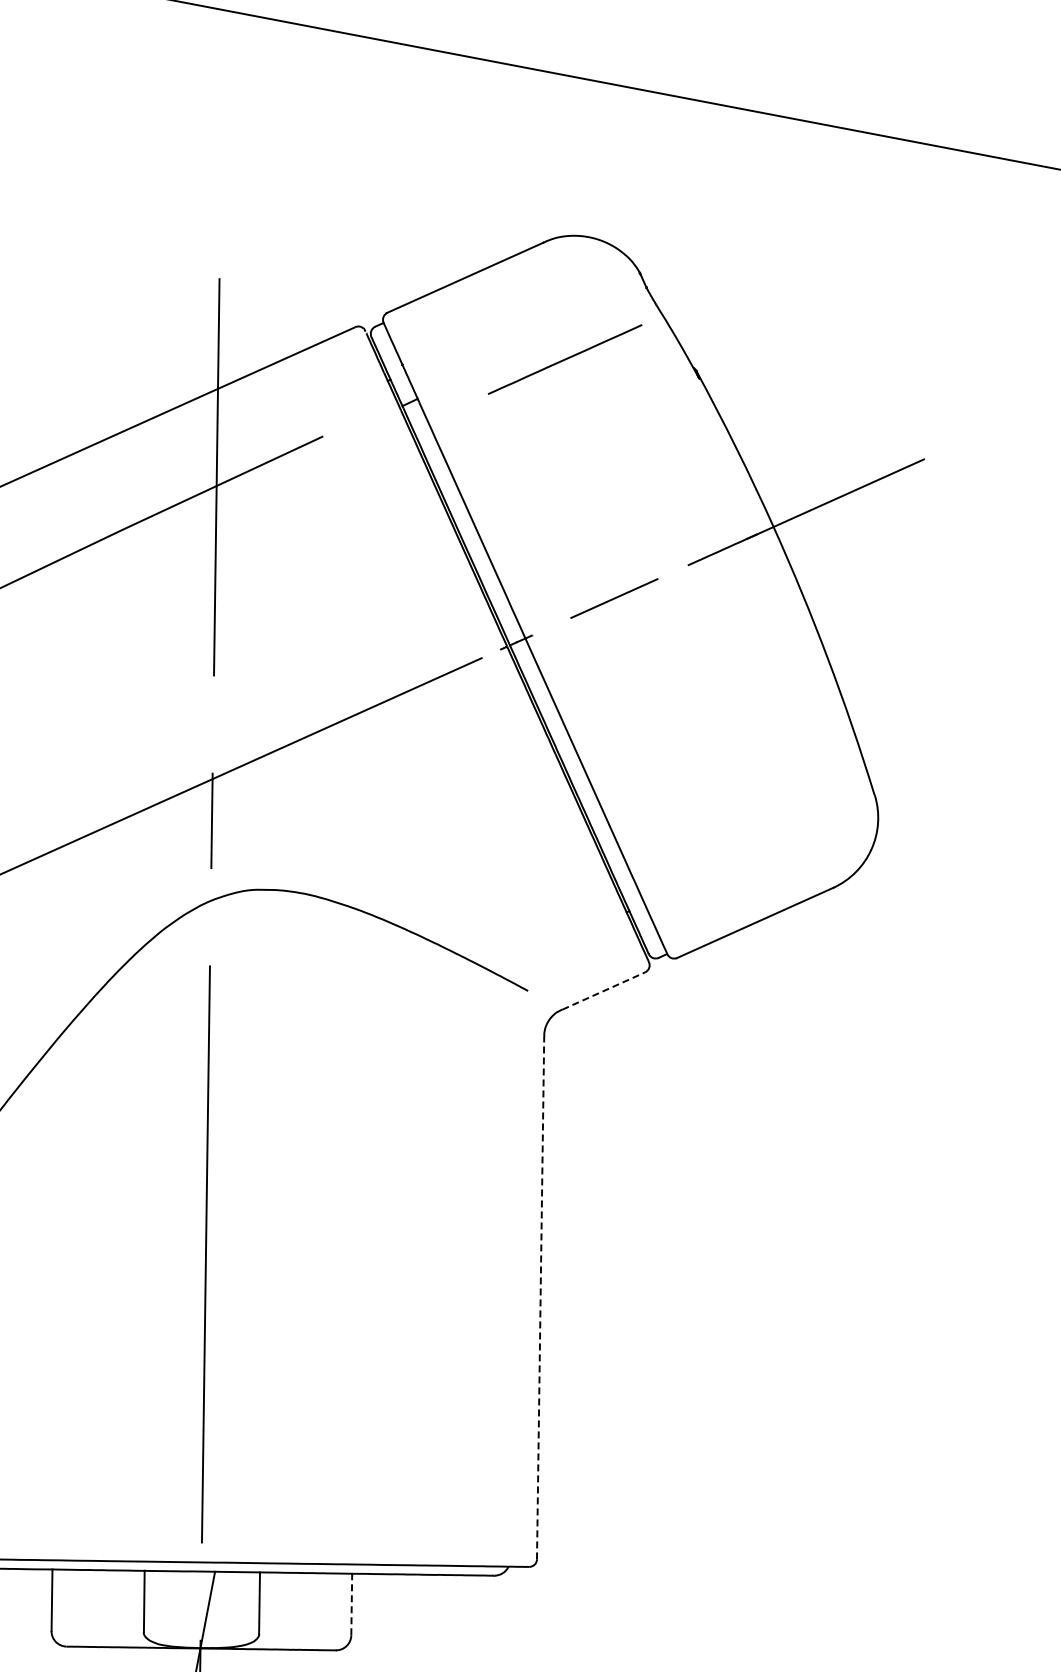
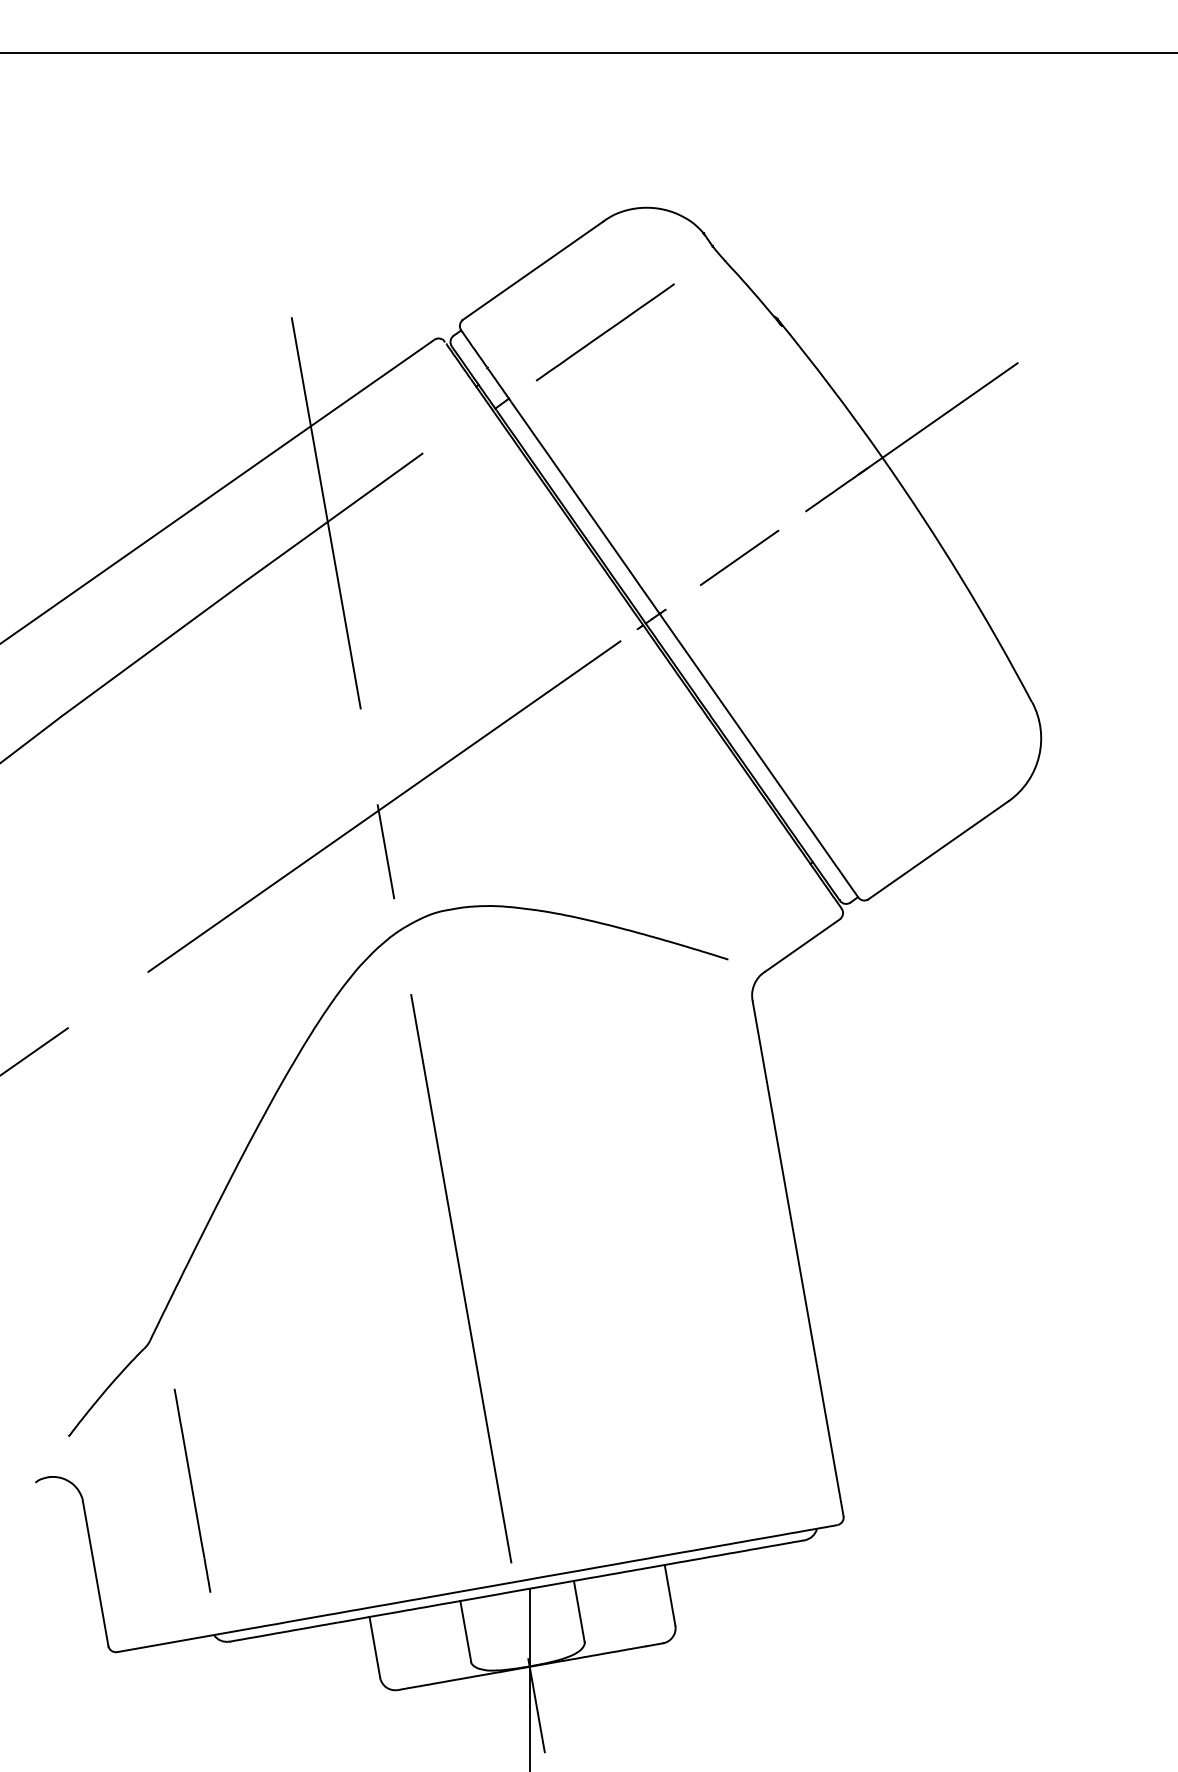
line: (564, 359) -> (604, 332), moved
line: (604, 991) -> (803, 945), dashed -> solid
line: (541, 1297) -> (798, 1258), dashed -> solid
line: (352, 1604) -> (670, 1595), dashed -> solid

